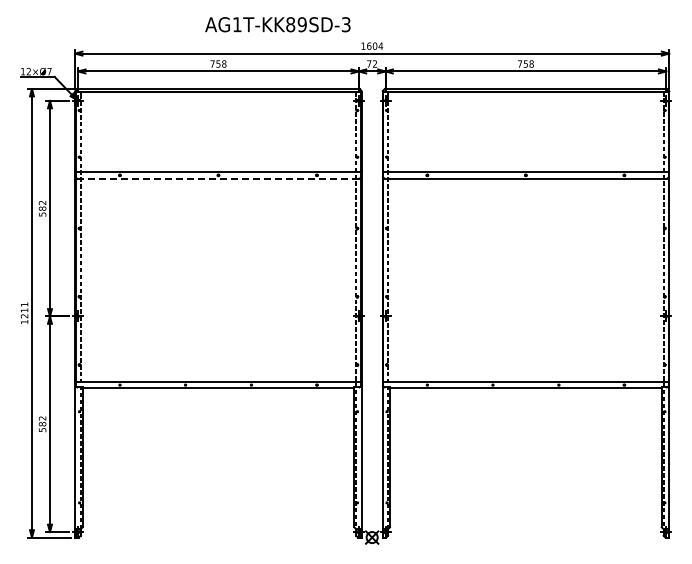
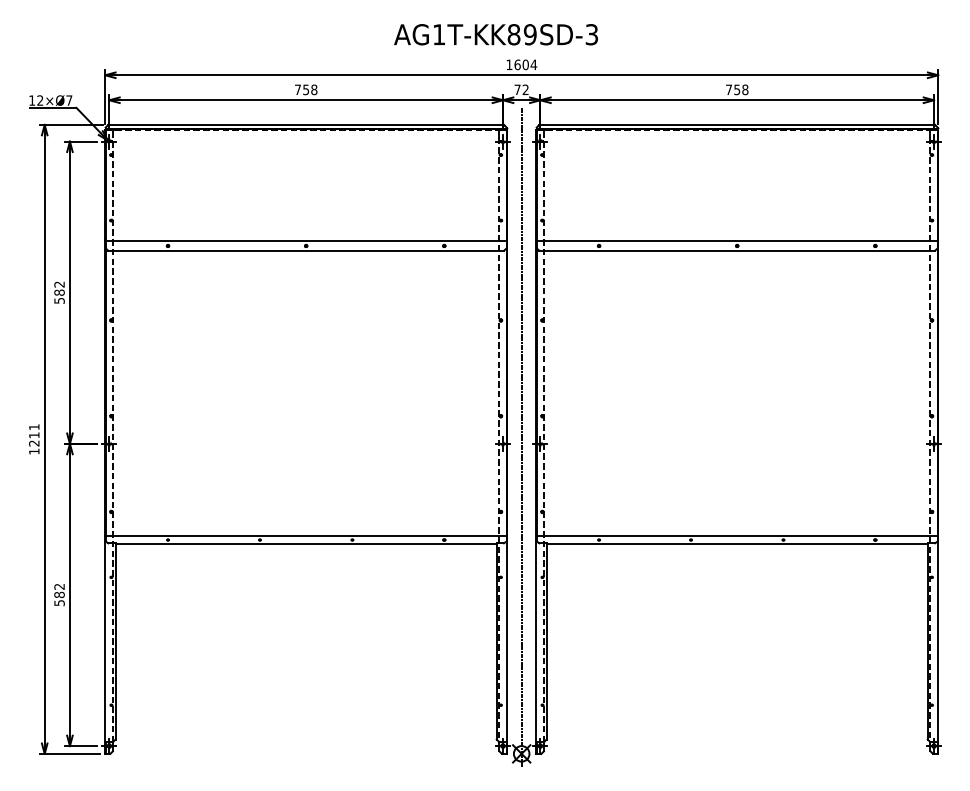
text: (277, 24) -> (495, 34), moved
line: (218, 178) -> (306, 250), dashed -> solid
line: (372, 311) -> (522, 436), added

